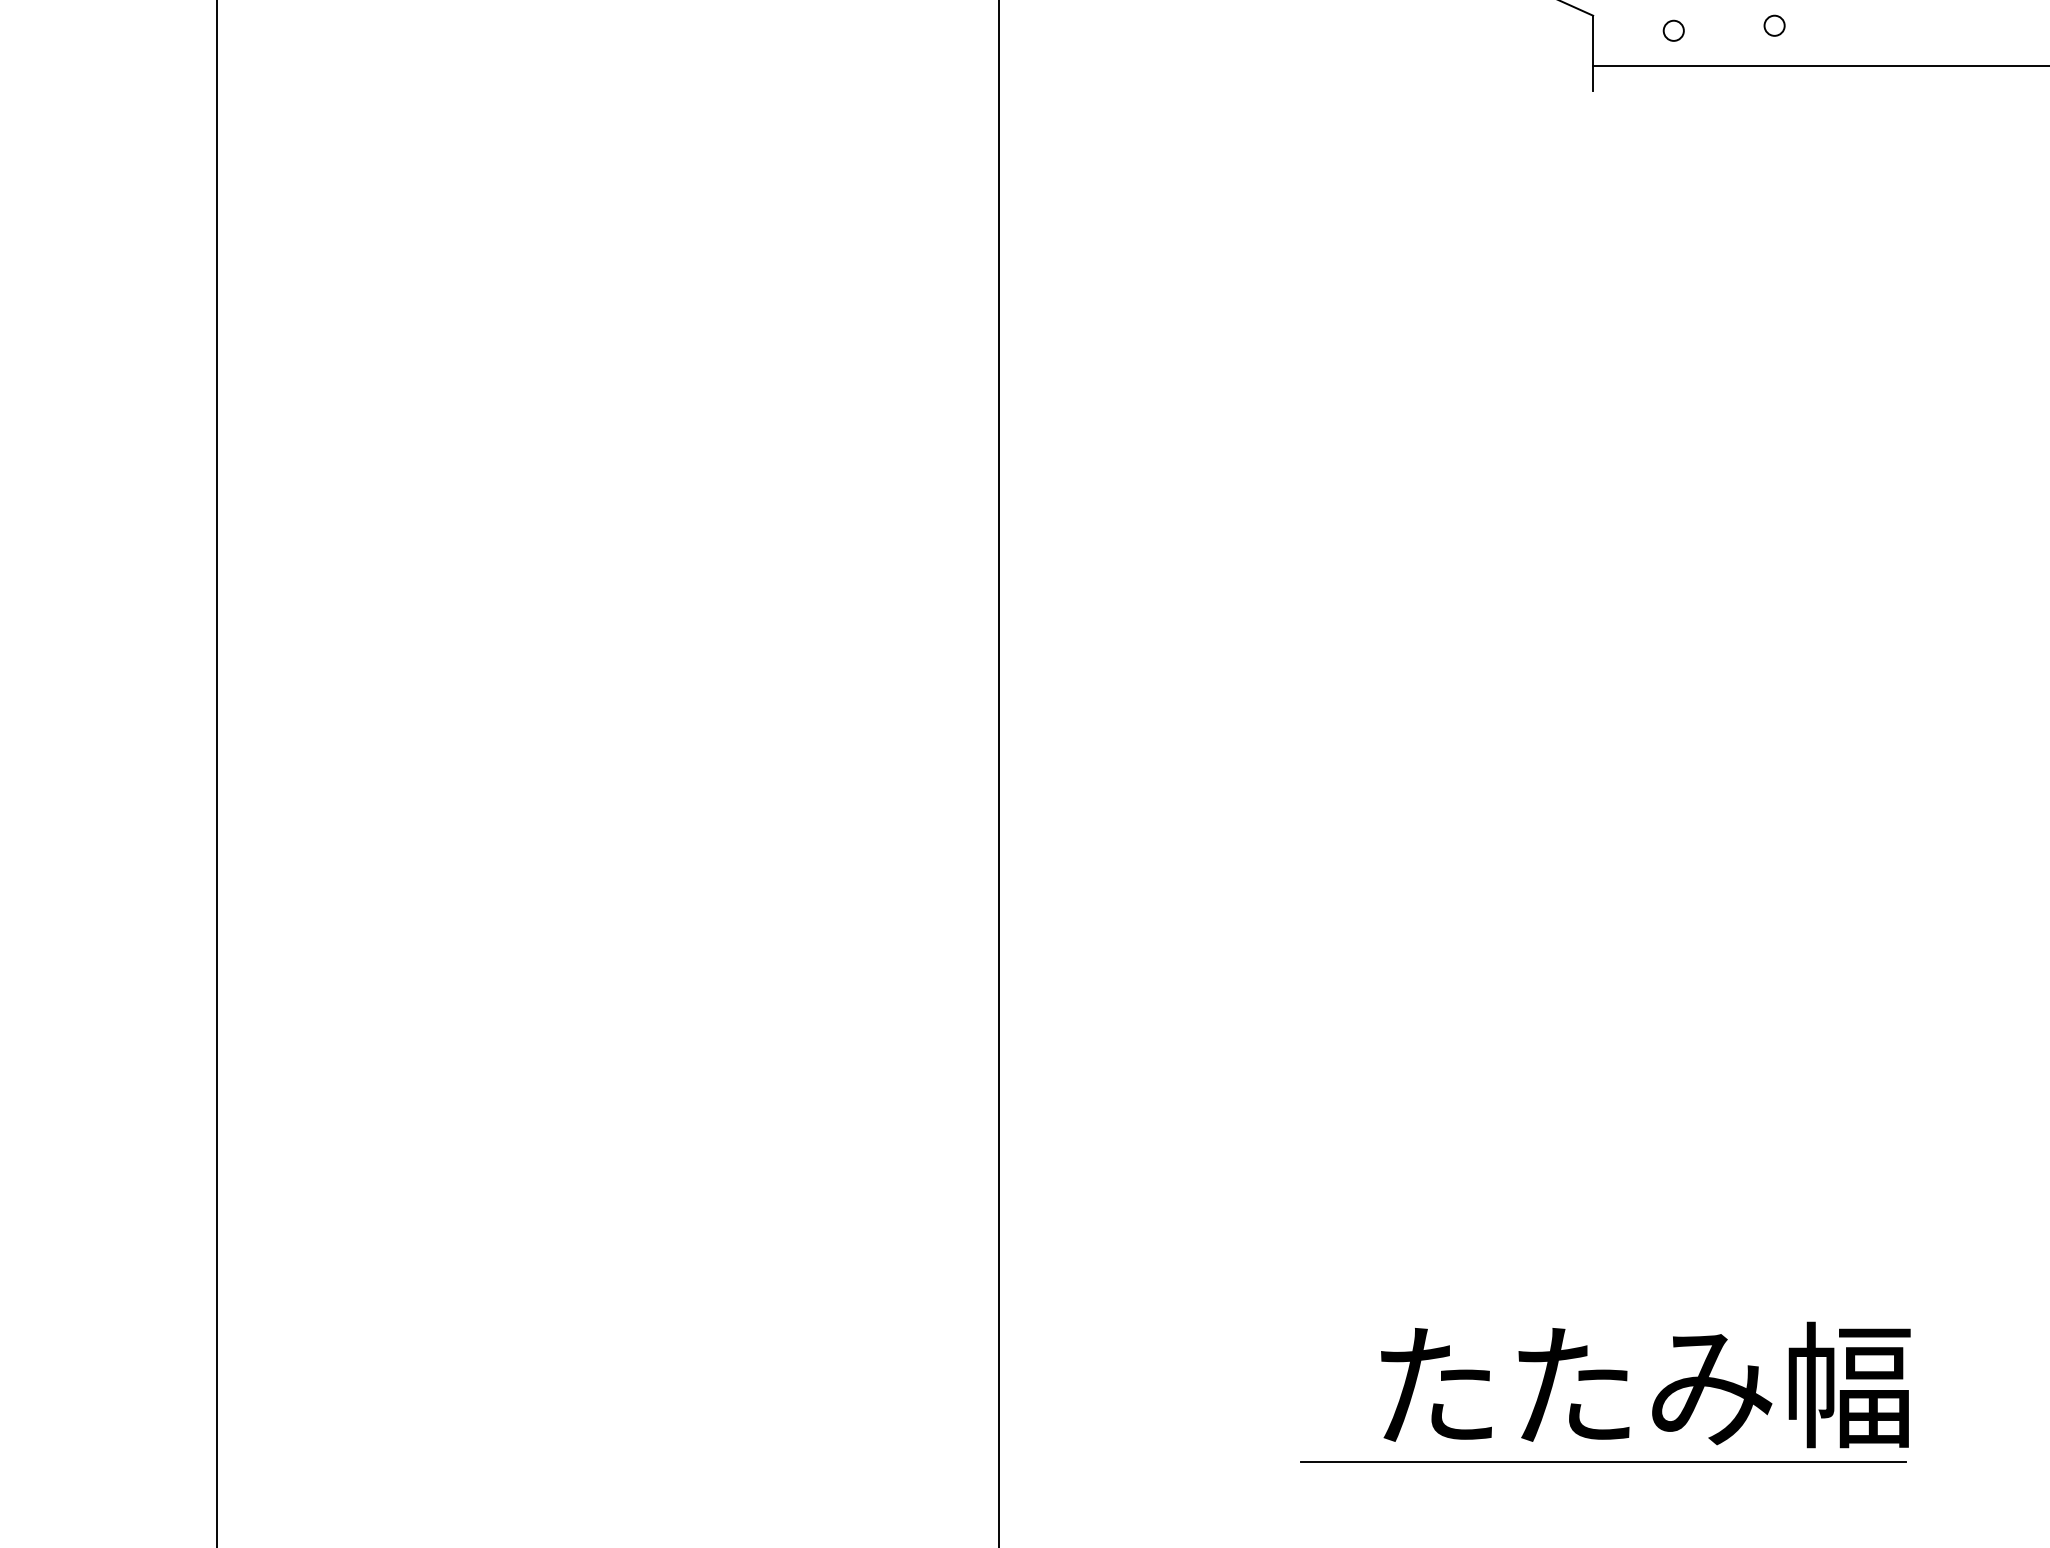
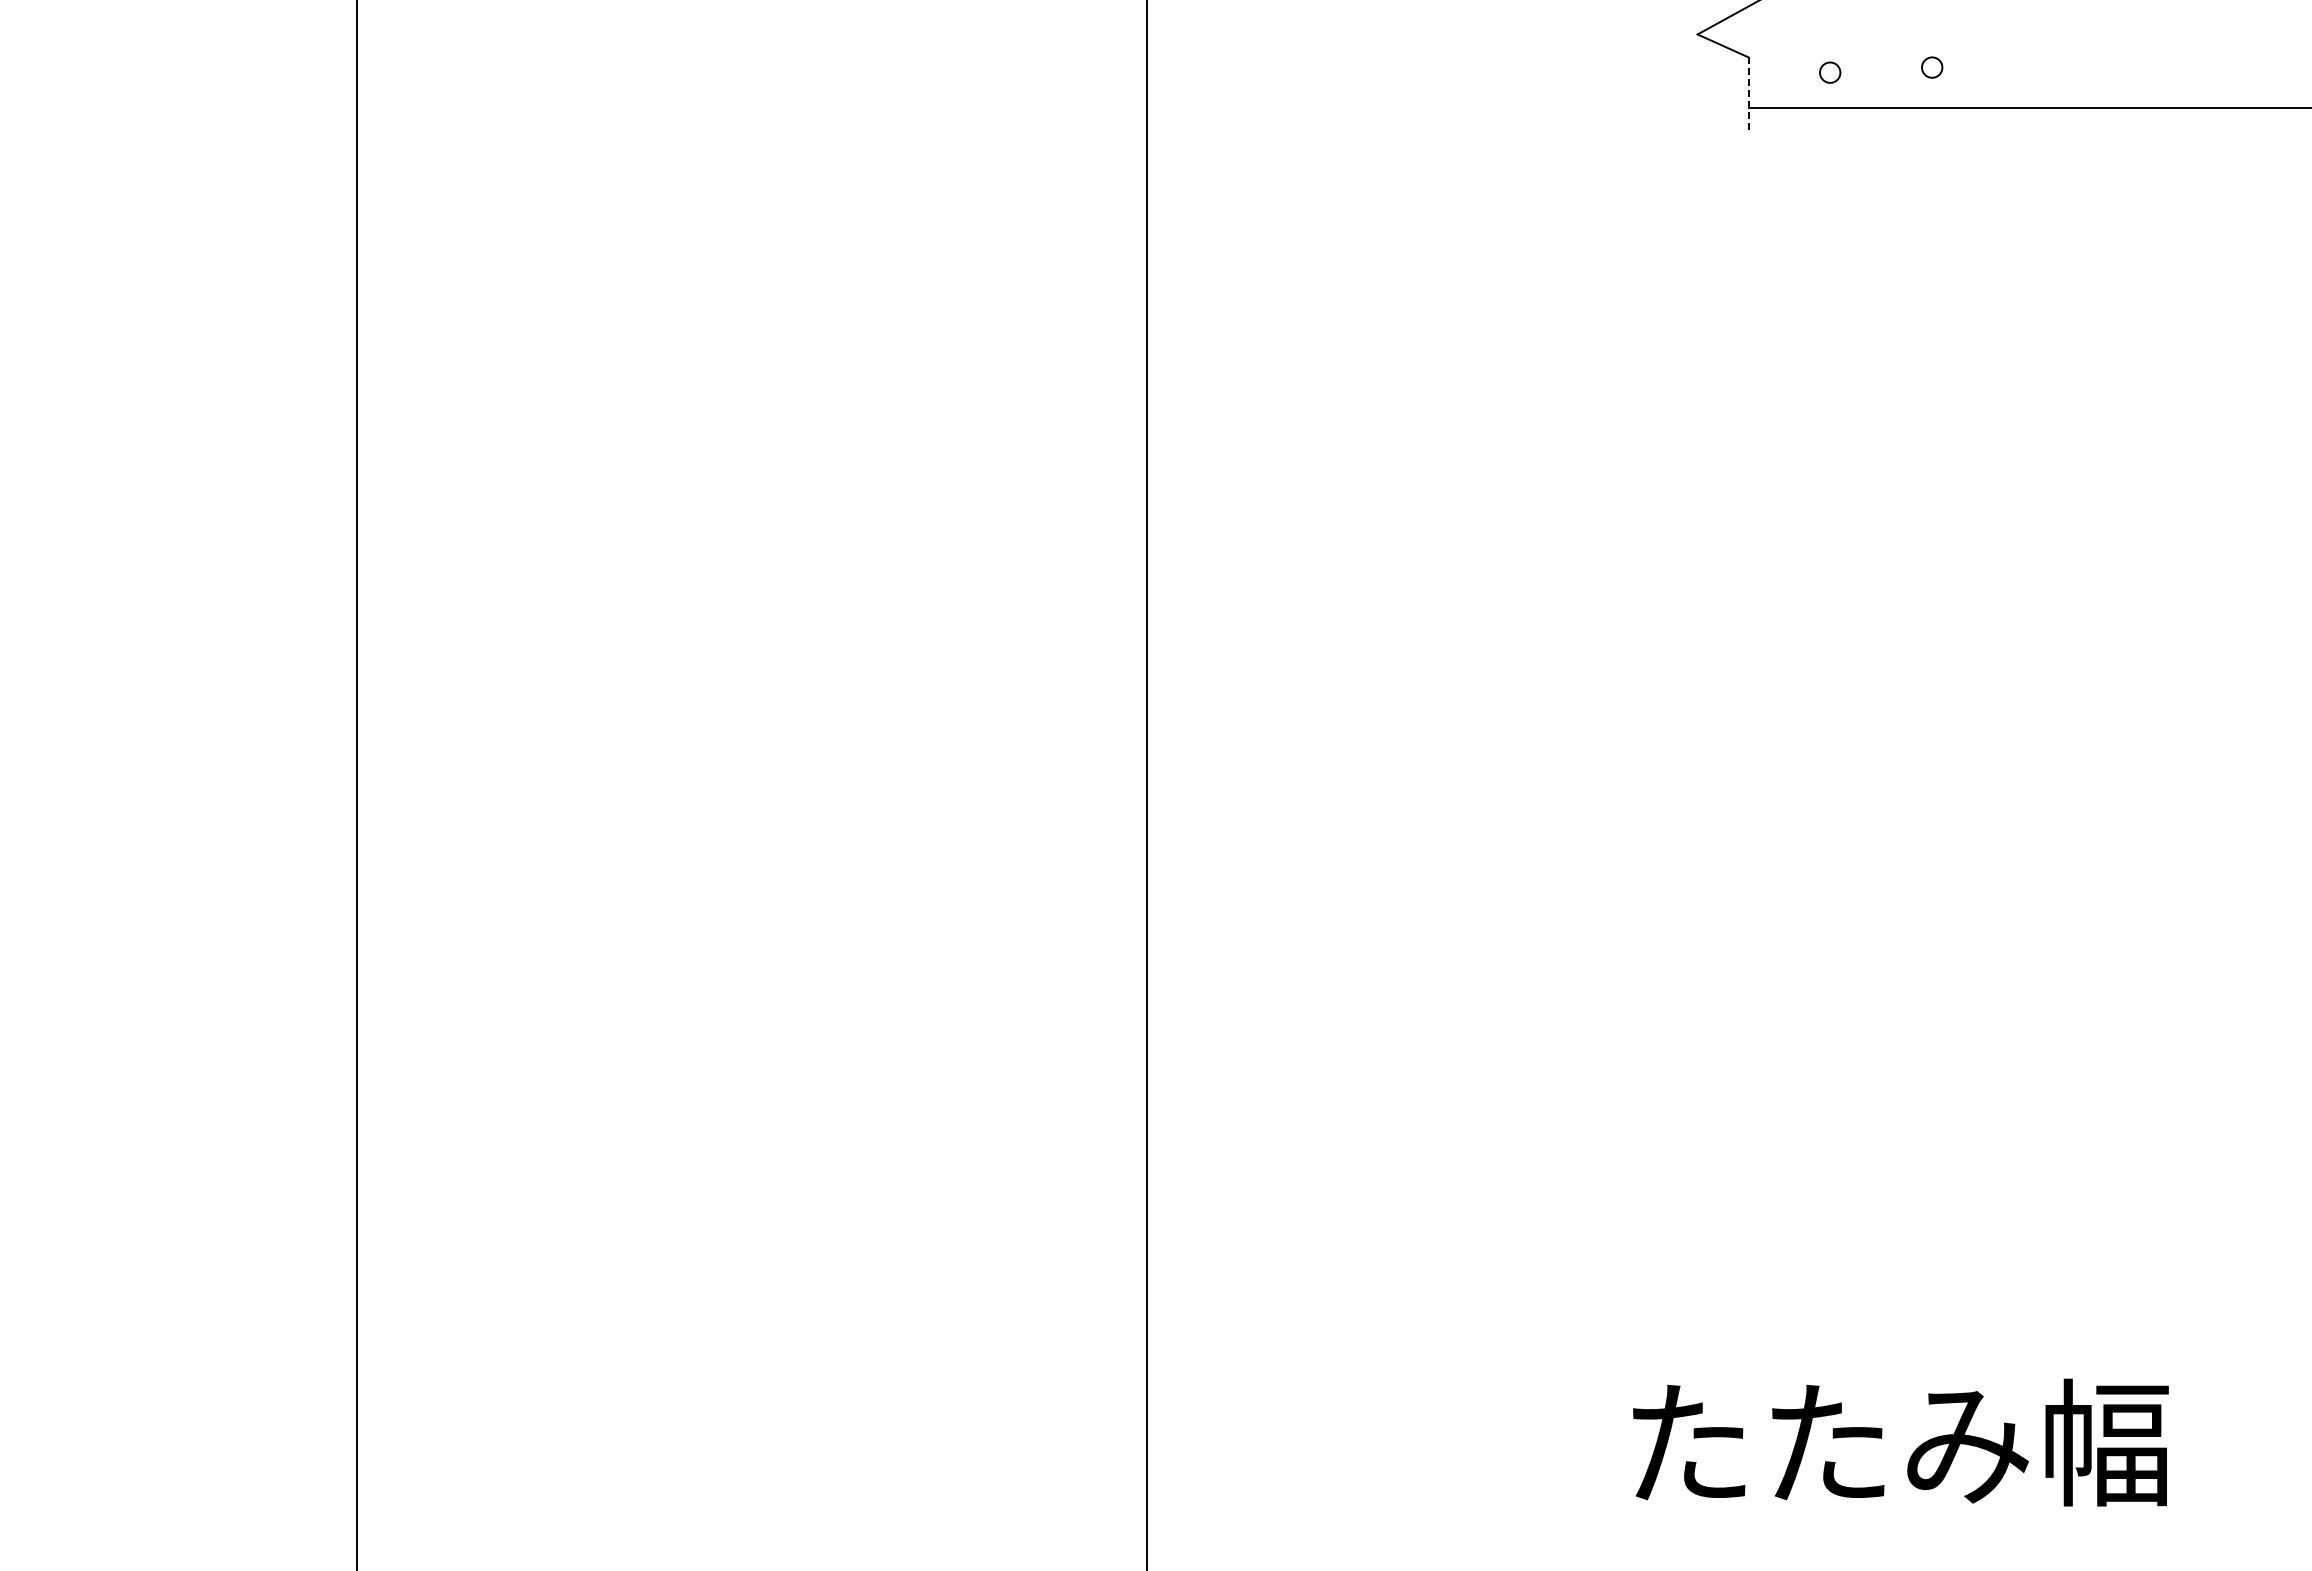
line: (1593, 54) -> (1748, 96), solid -> dashed
text: (1645, 1384) -> (1900, 1442), moved
line: (1602, 1461) -> (1758, 1520), removed

